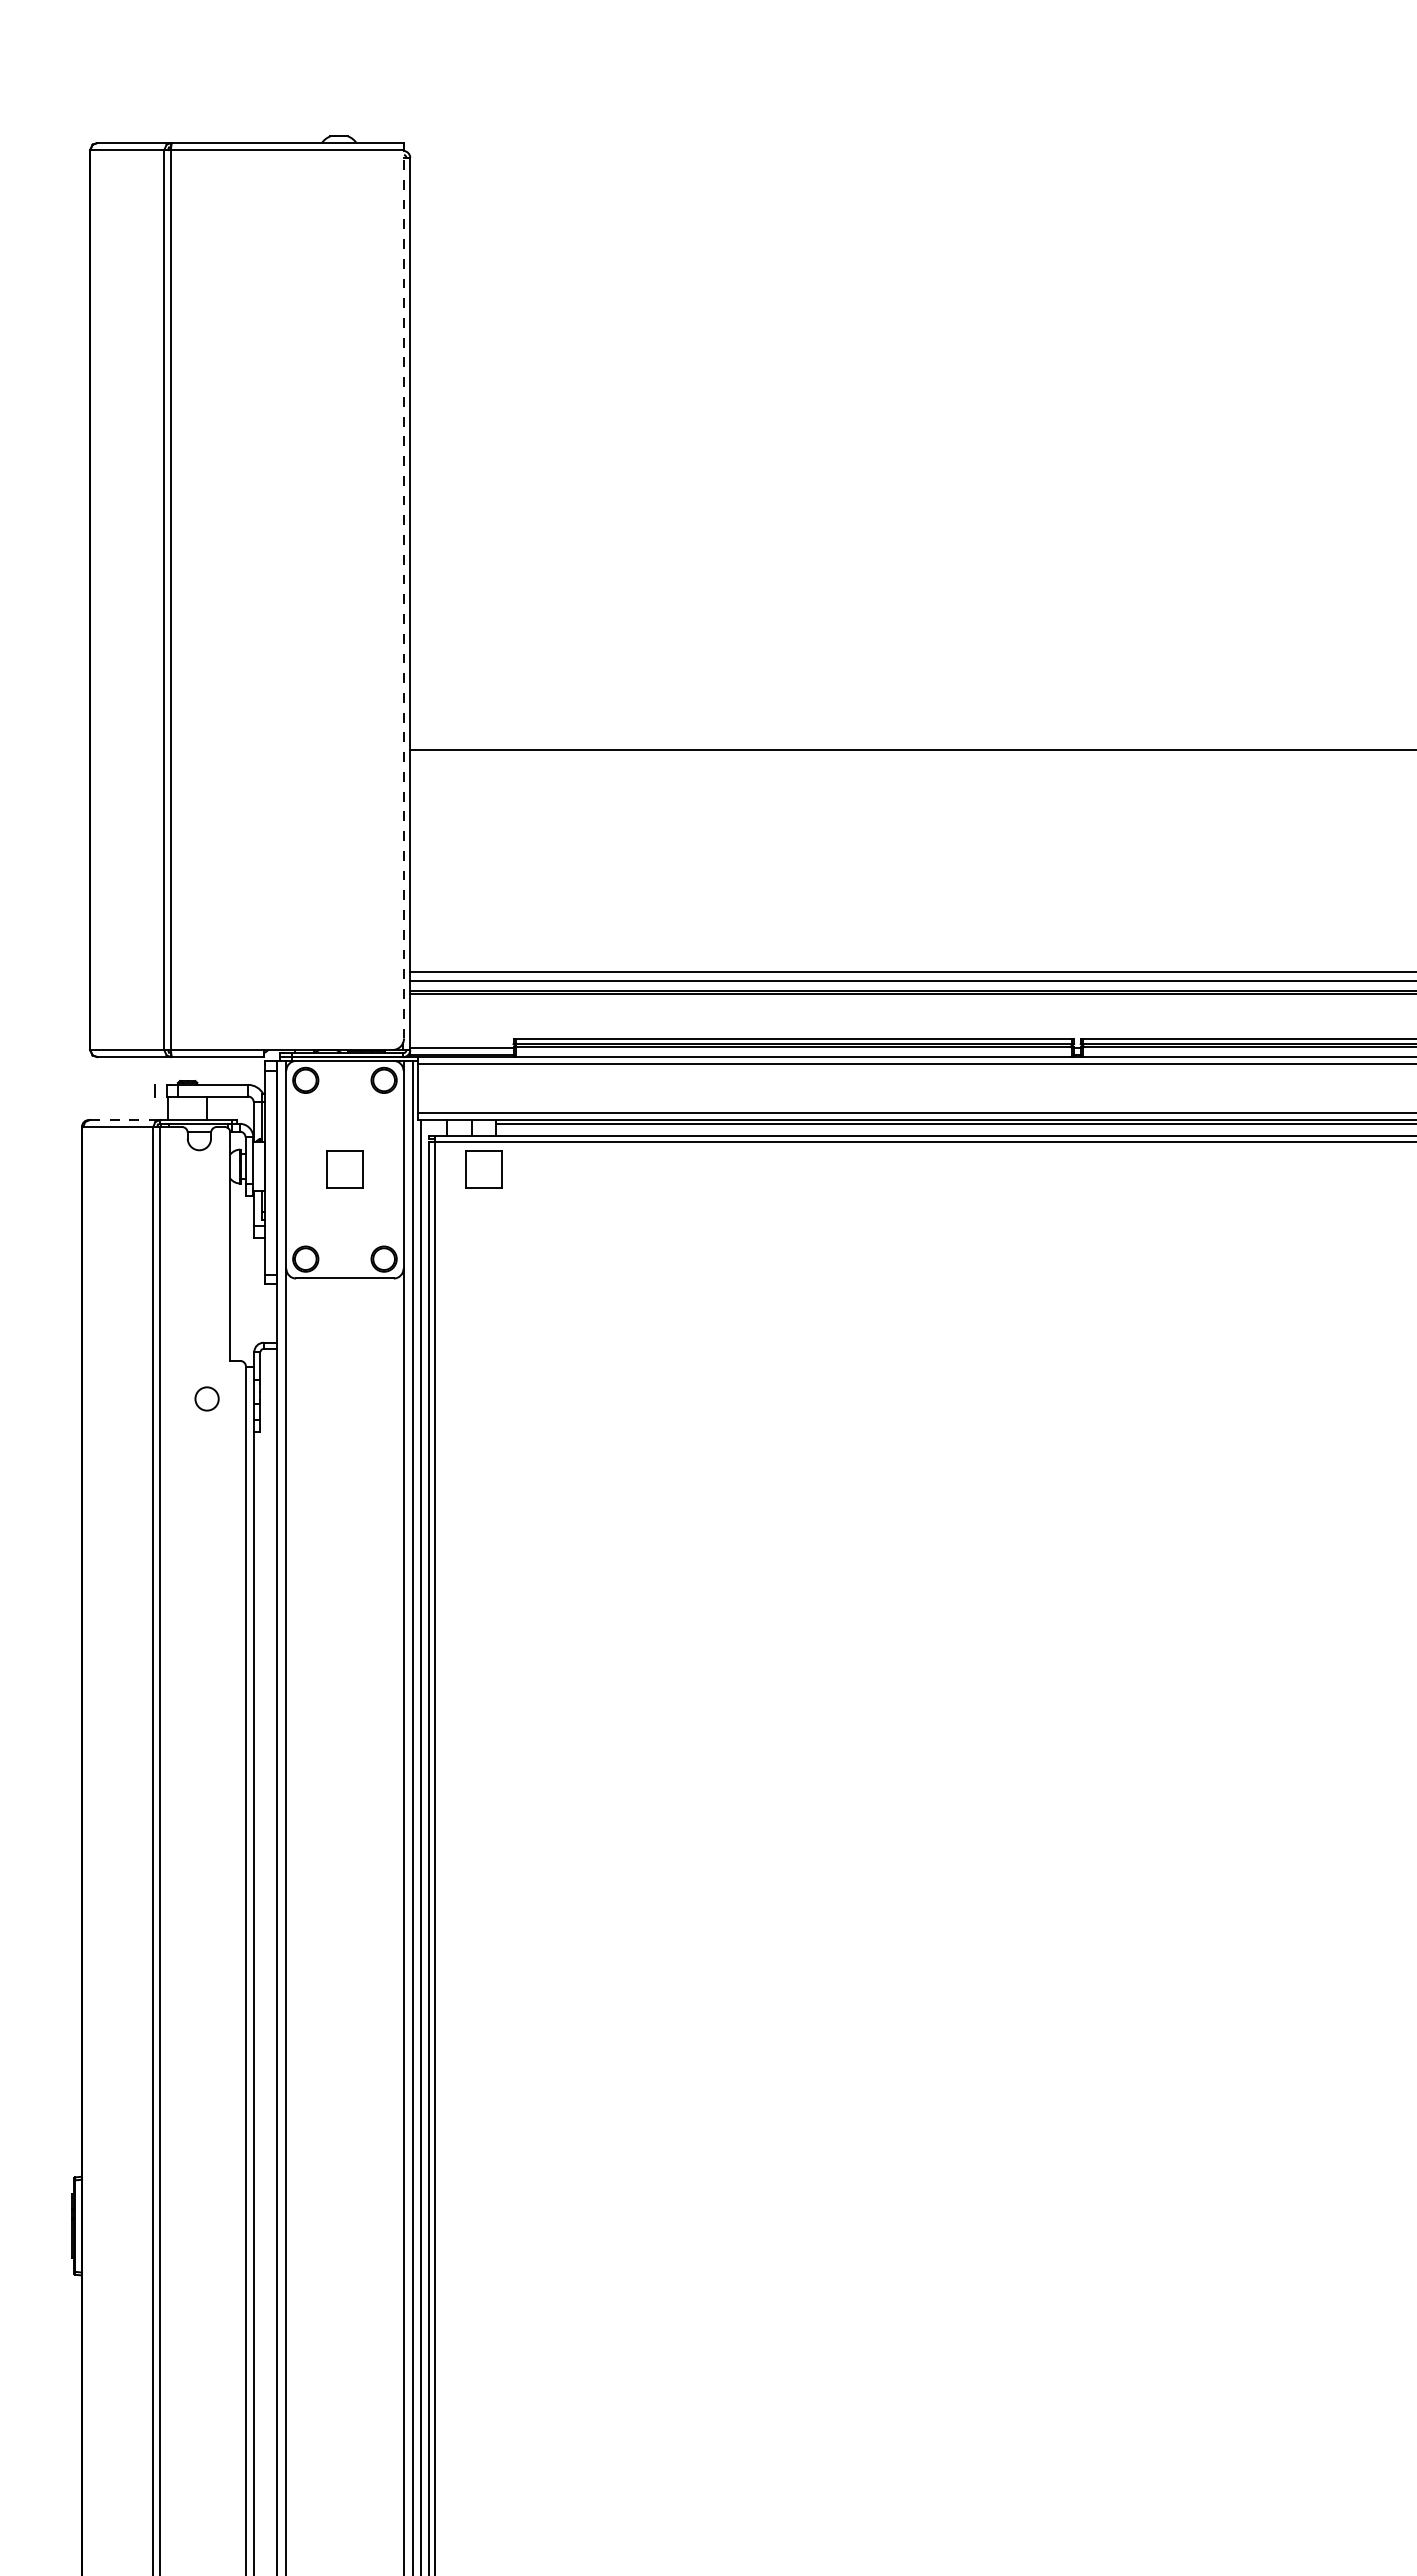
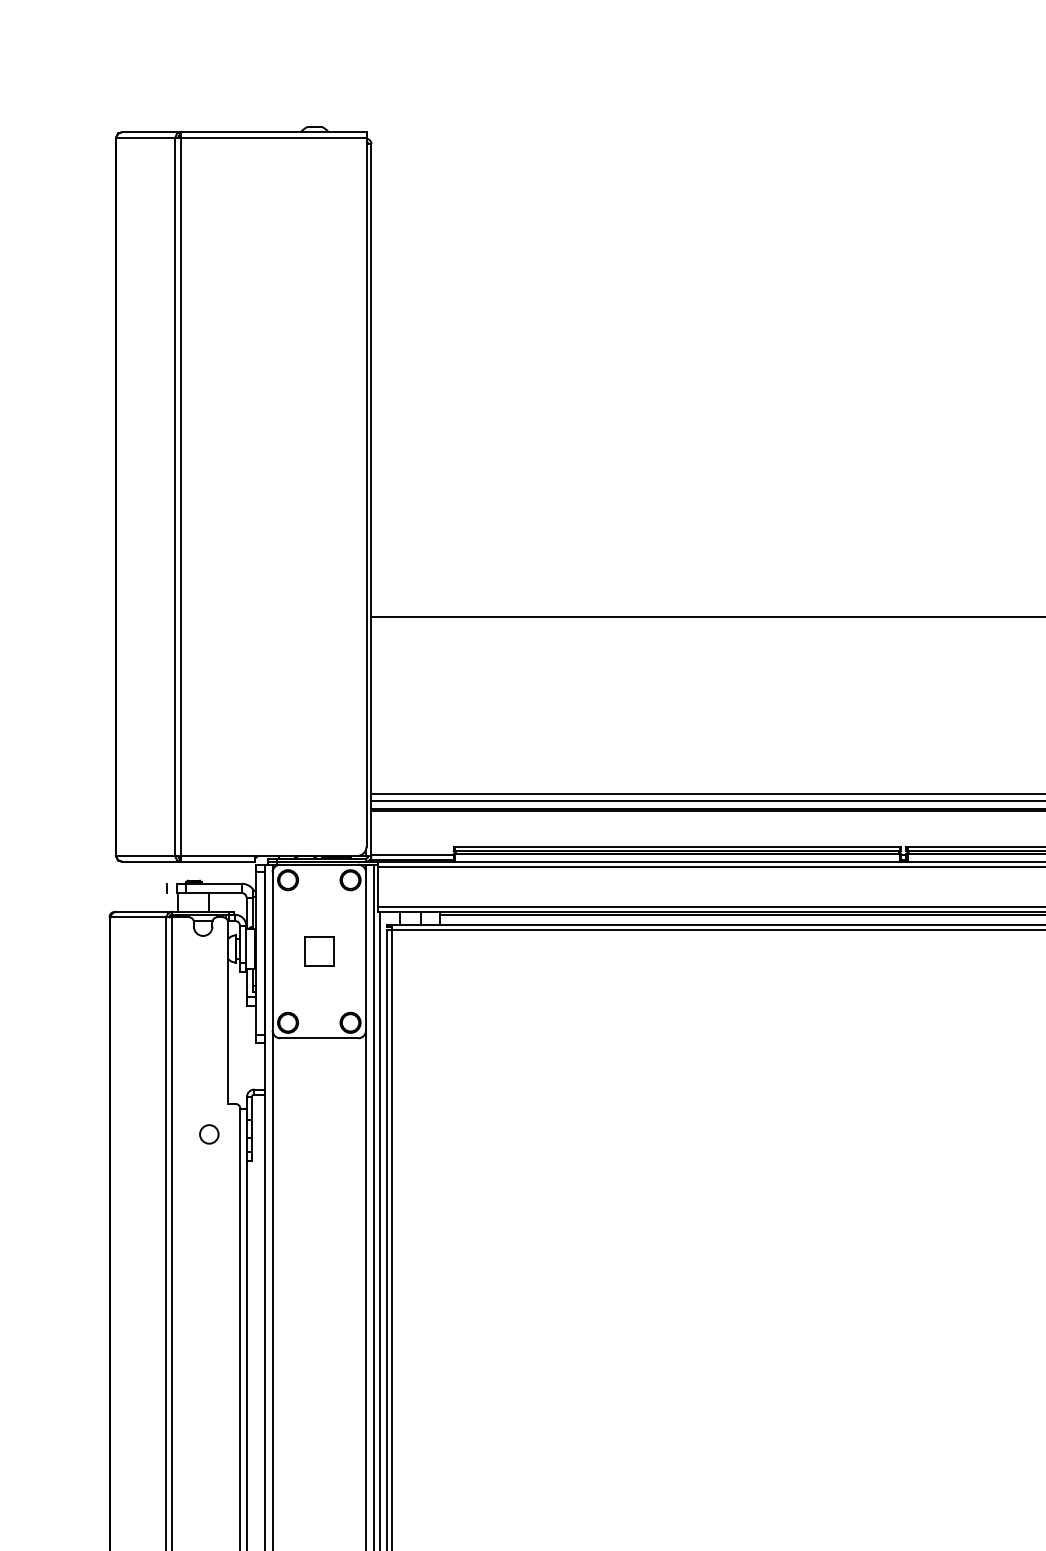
line: (404, 593) -> (366, 491), dashed -> solid
line: (125, 1120) -> (144, 912), dashed -> solid
part: (483, 1169) -> (429, 951), removed

